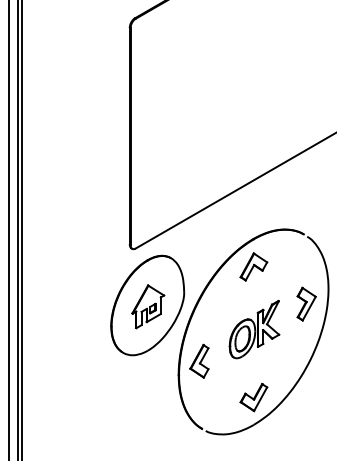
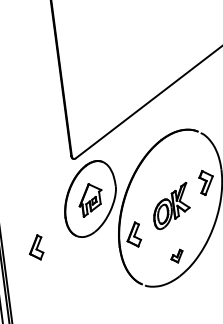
part: (253, 266) -> (164, 160), removed
part: (66, 360) -> (35, 247), added
part: (253, 397) -> (176, 256), size x0.6

